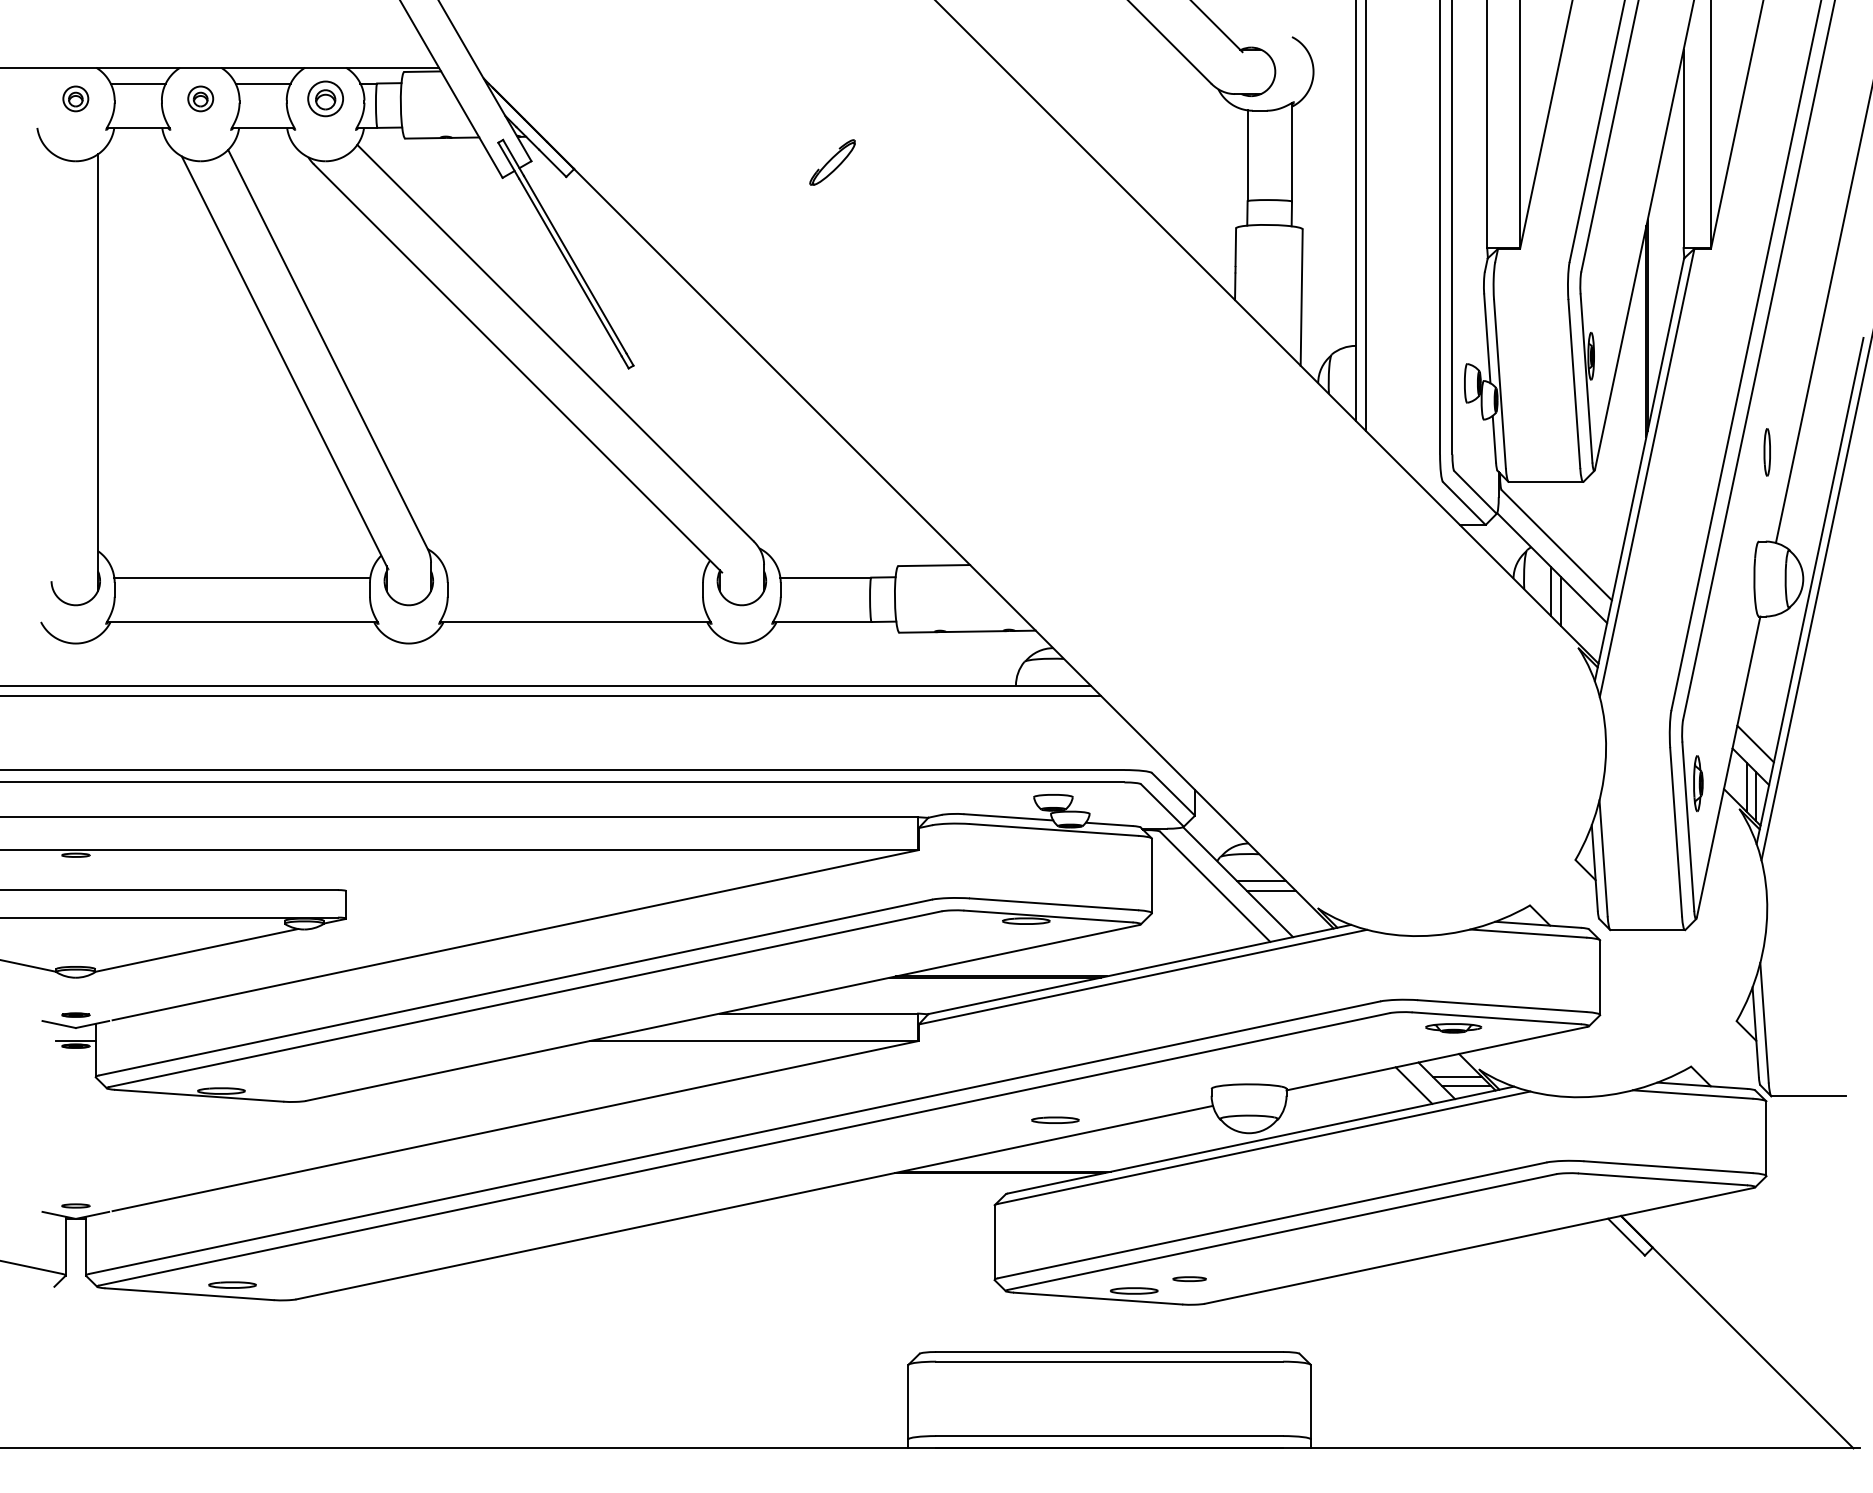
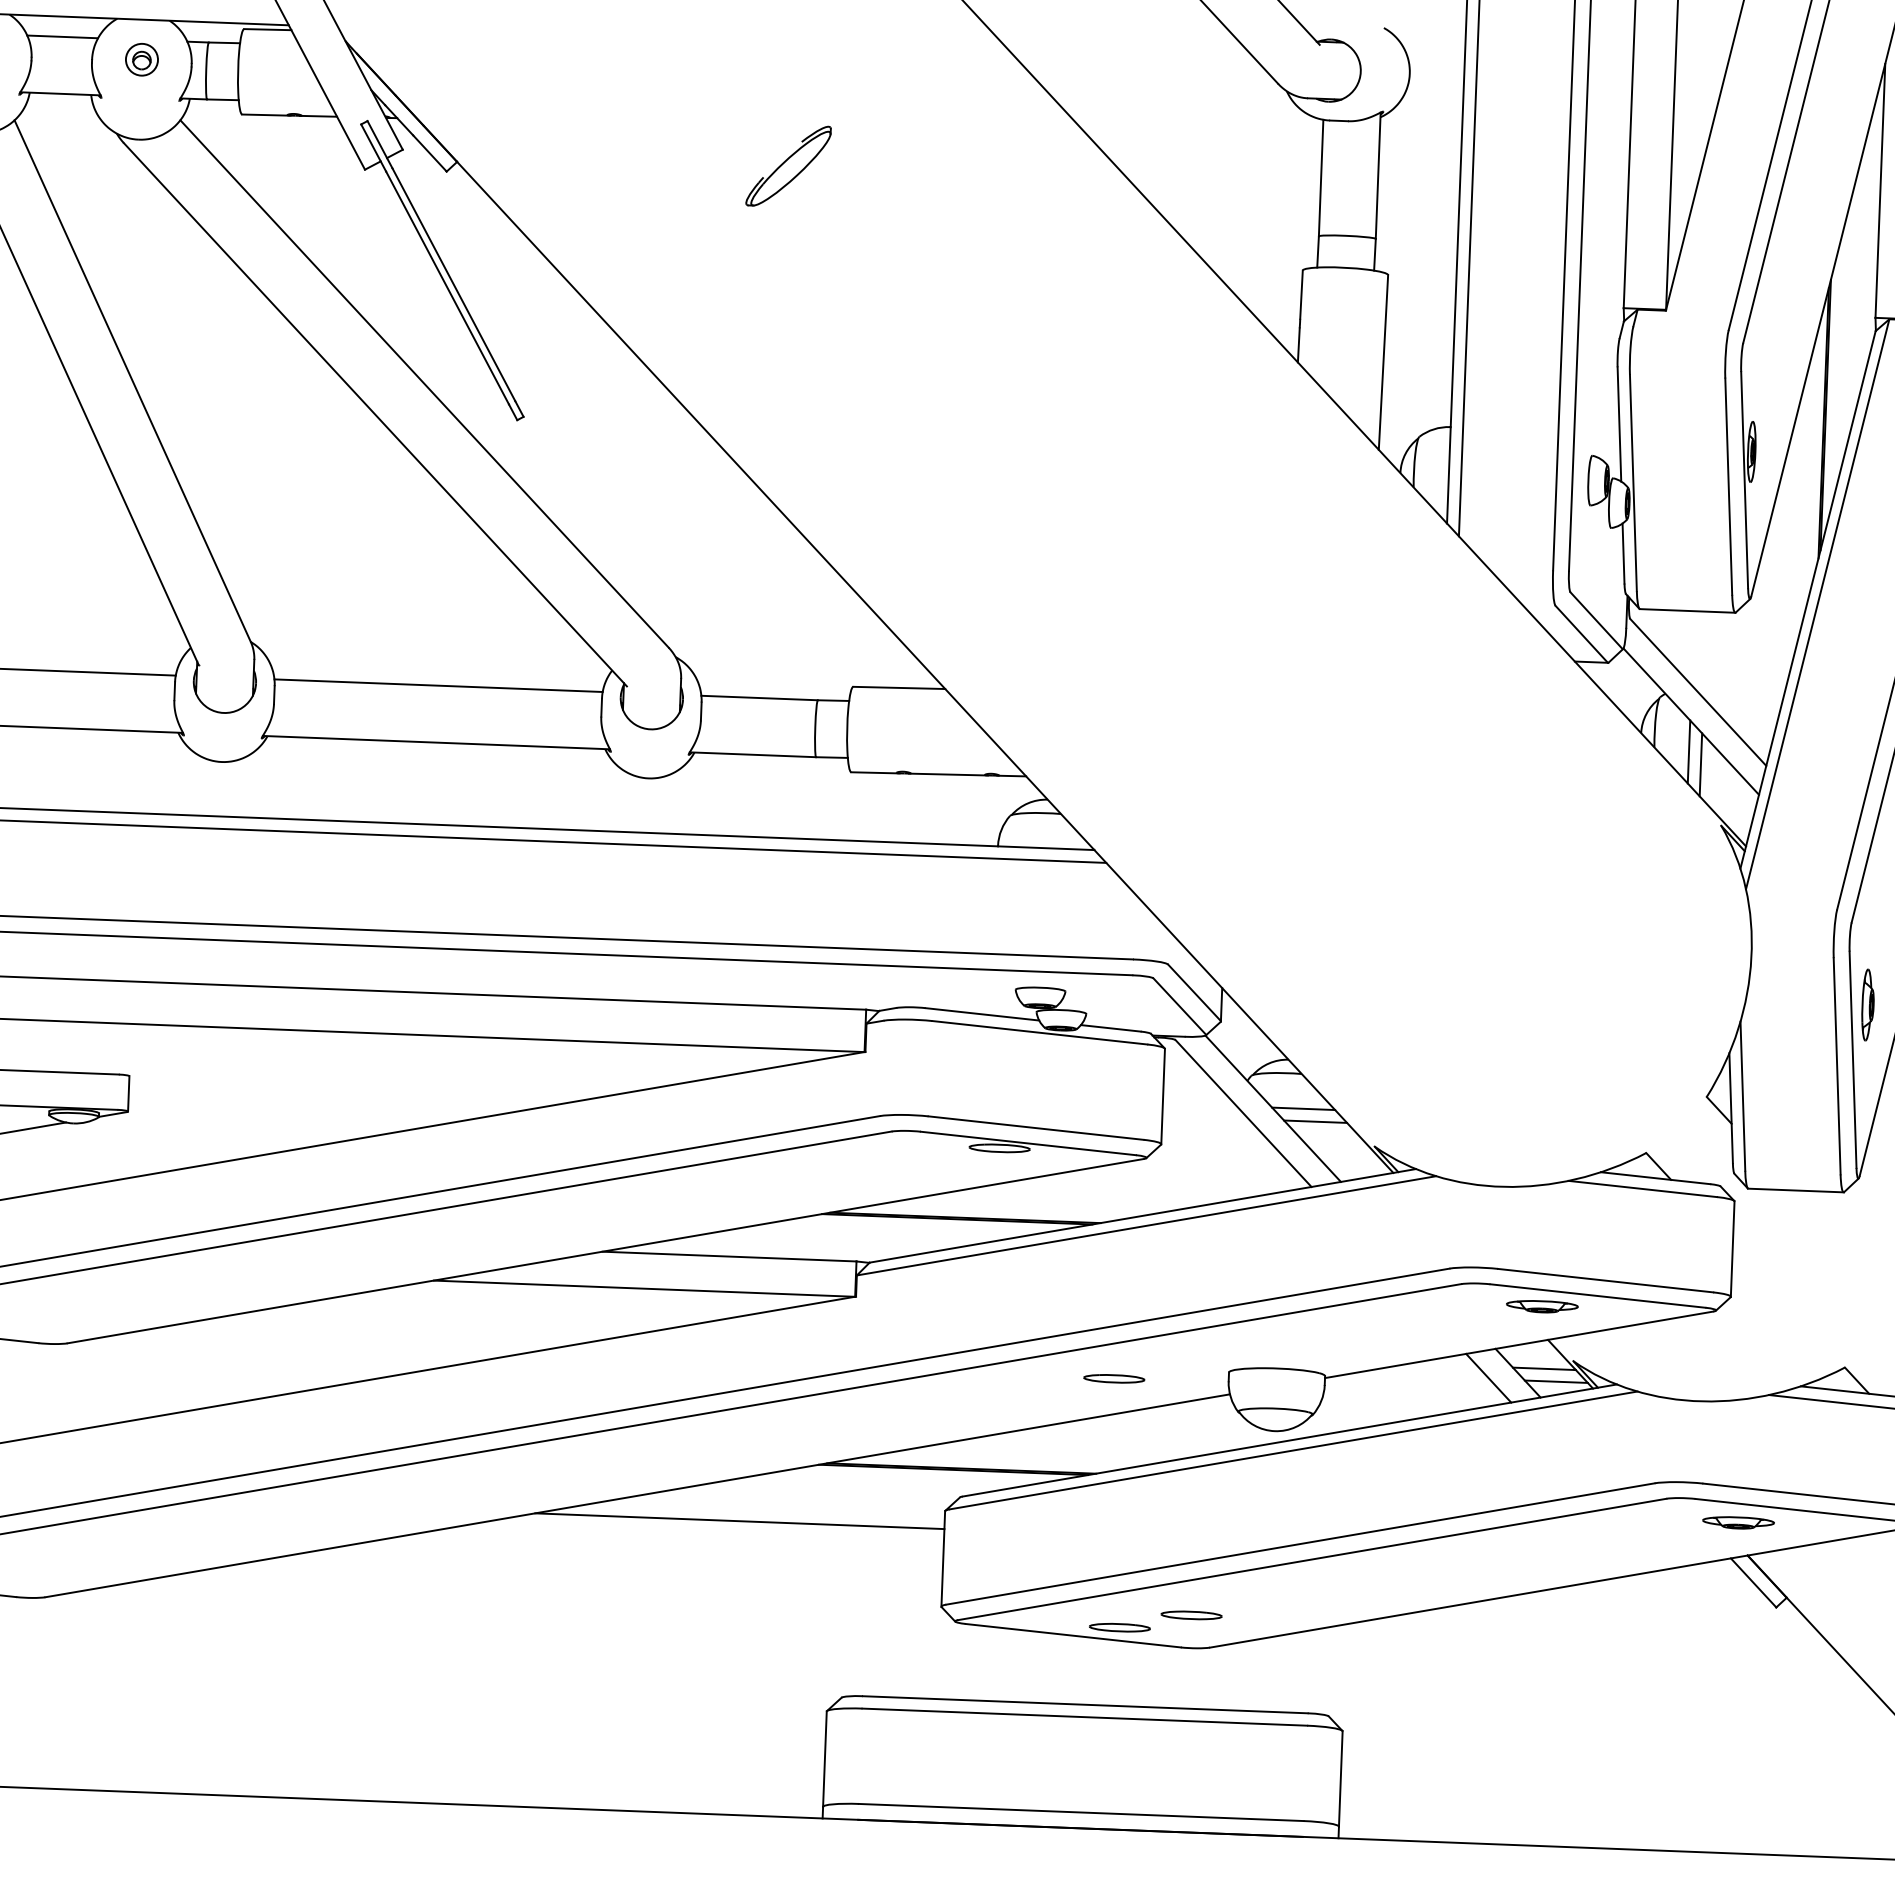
part: (325, 98) -> (141, 59), size x0.71
part: (832, 162) -> (788, 166), size x1.43
line: (575, 577) -> (438, 685), added
part: (1055, 1119) -> (1114, 1377), moved
part: (1612, 1190) -> (1737, 1522), added
line: (834, 1219) -> (739, 1521), added
part: (1189, 1278) -> (1191, 1614), size x1.43

